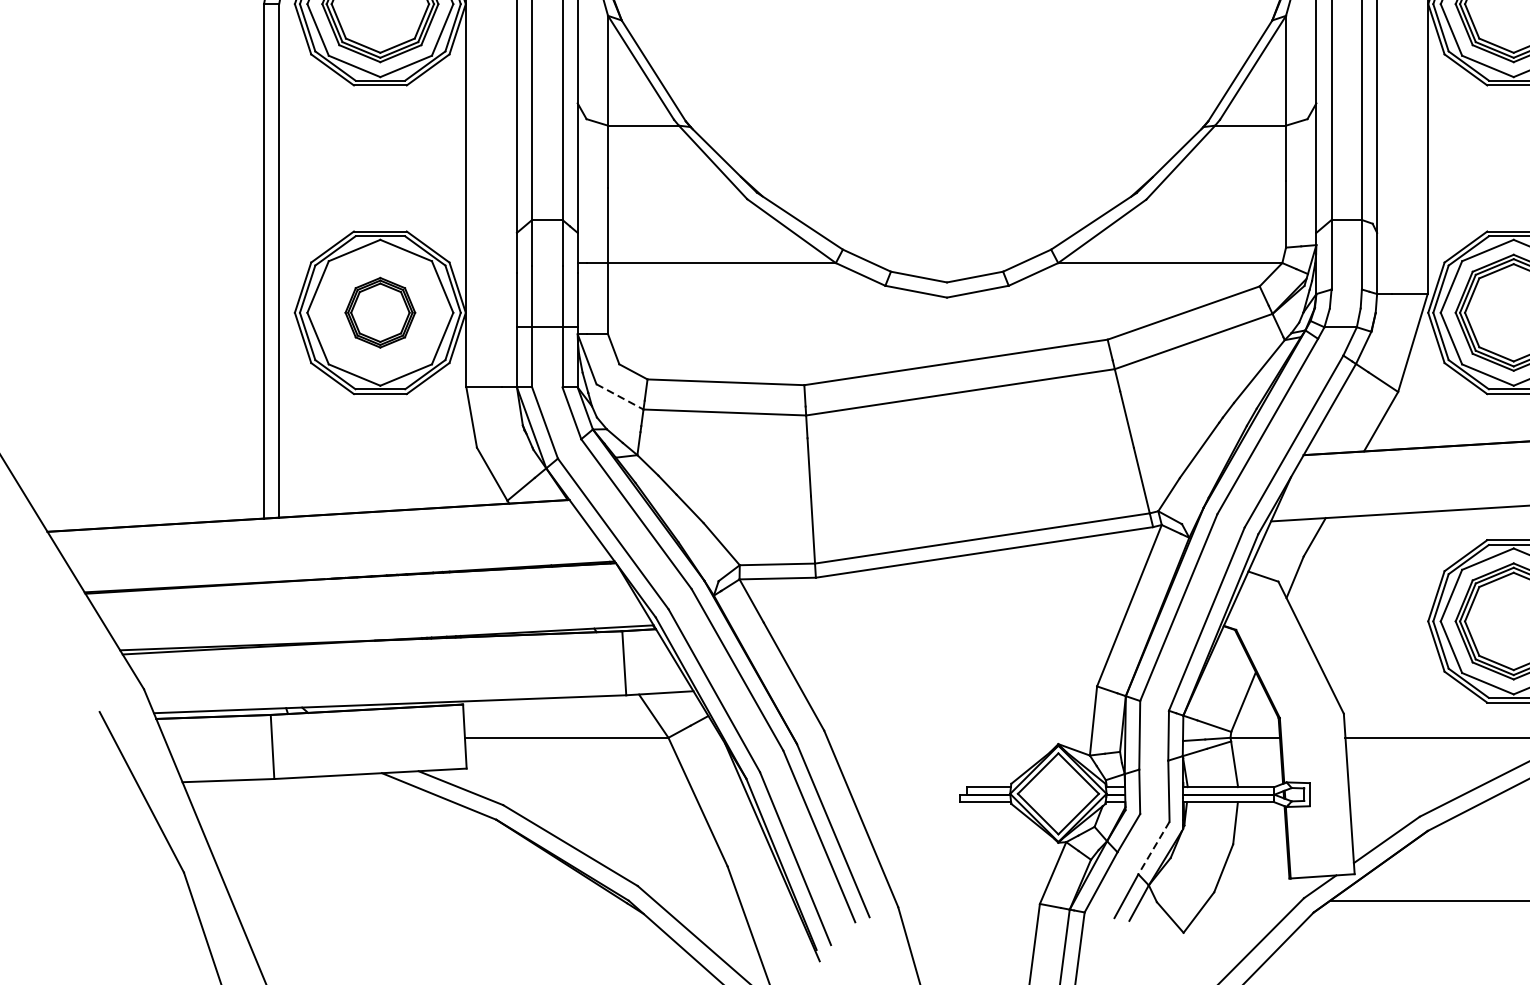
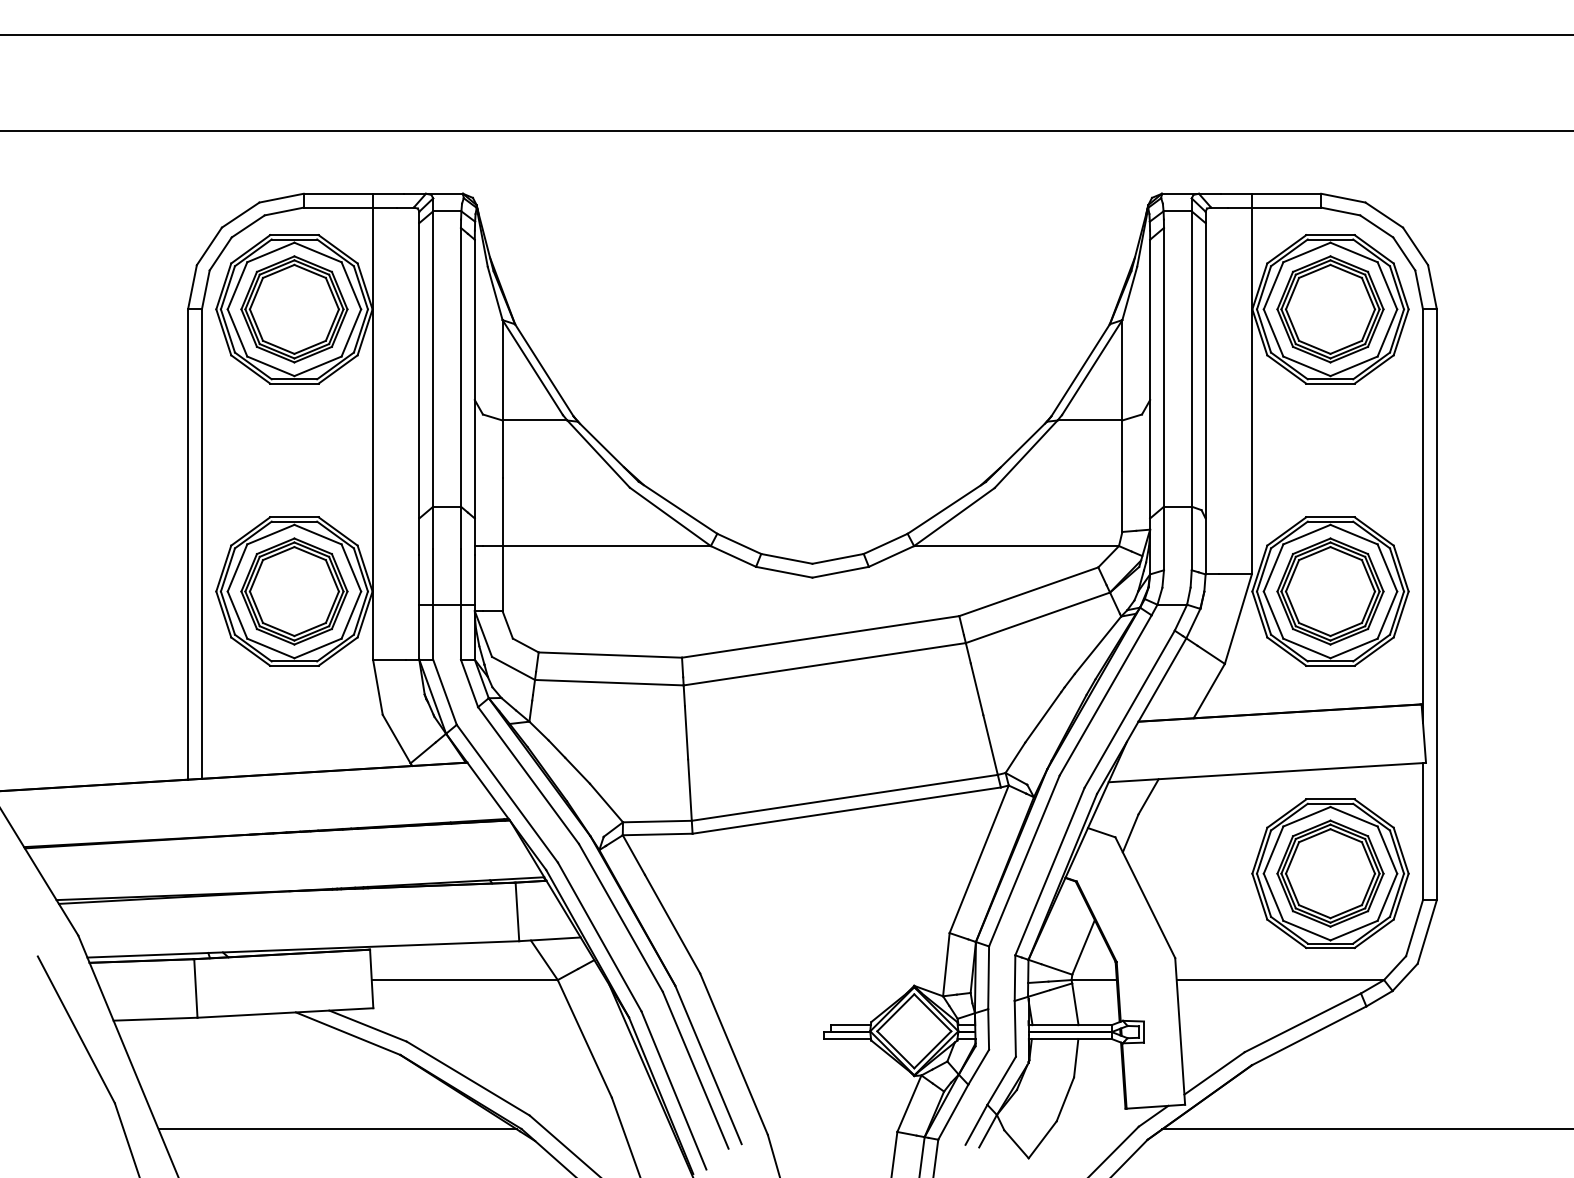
part: (380, 312) -> (294, 591), size x1.67
line: (619, 396) -> (513, 668), dashed -> solid
line: (1153, 847) -> (1001, 1080), dashed -> solid
line: (427, 901) -> (337, 1129), added

